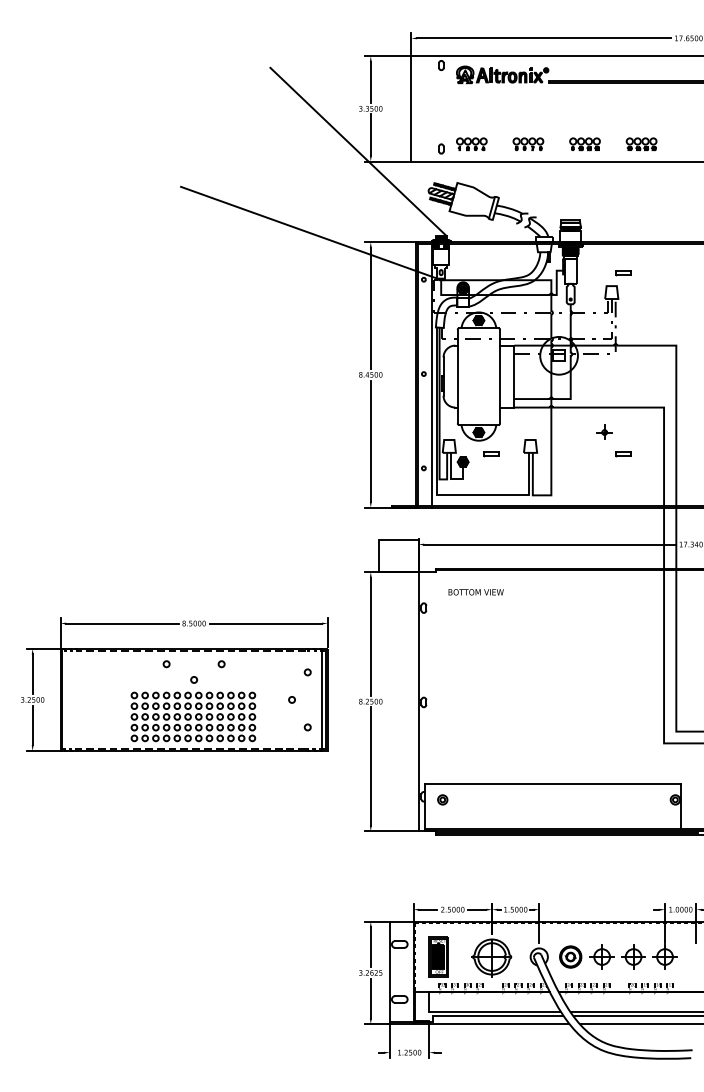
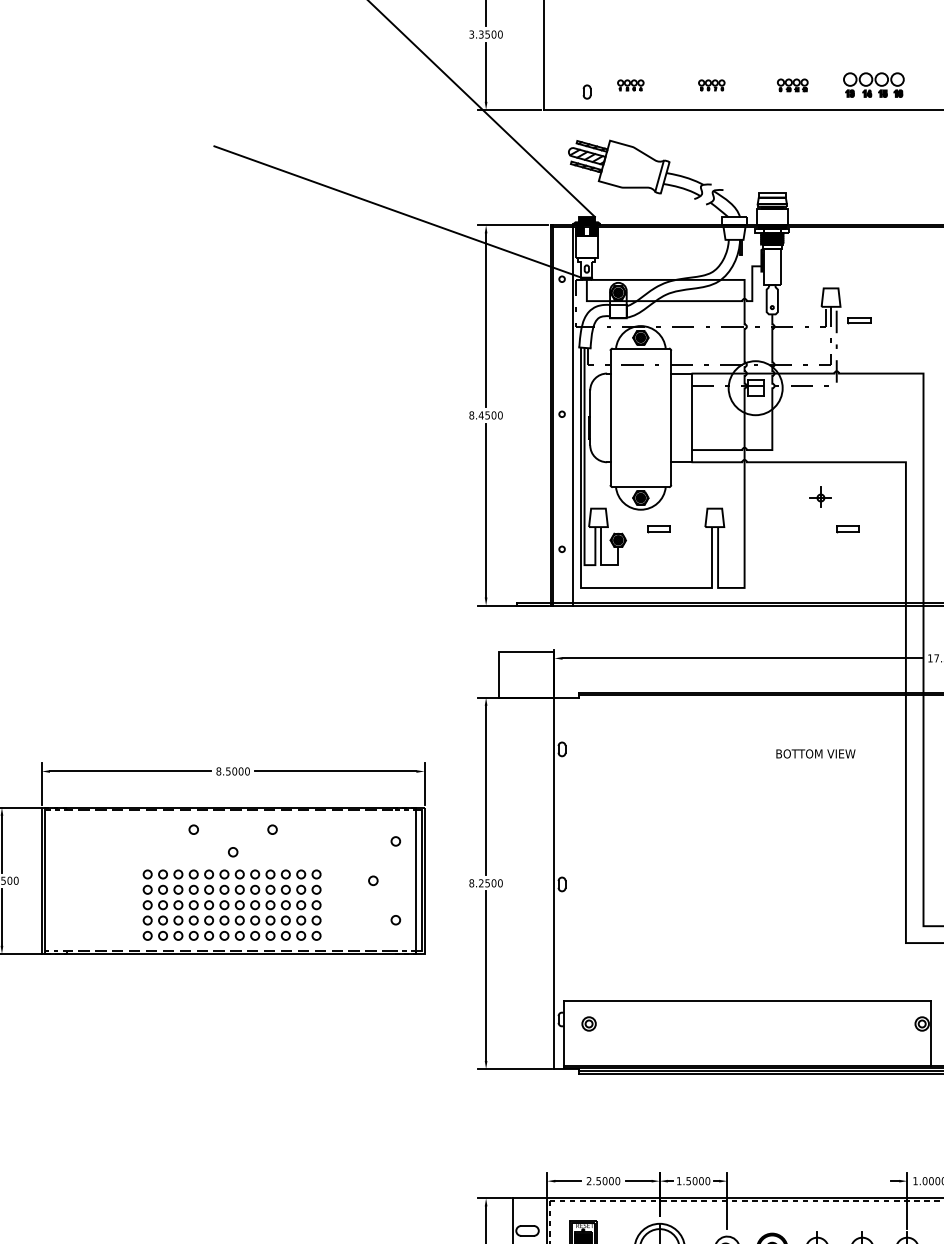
part: (471, 144) -> (630, 85), size x0.6
part: (528, 144) -> (711, 85), size x0.6
part: (584, 144) -> (792, 85), size x0.7
part: (641, 144) -> (873, 85), size x1.4
part: (623, 273) -> (859, 320), moved
text: (475, 592) -> (814, 754), moved

